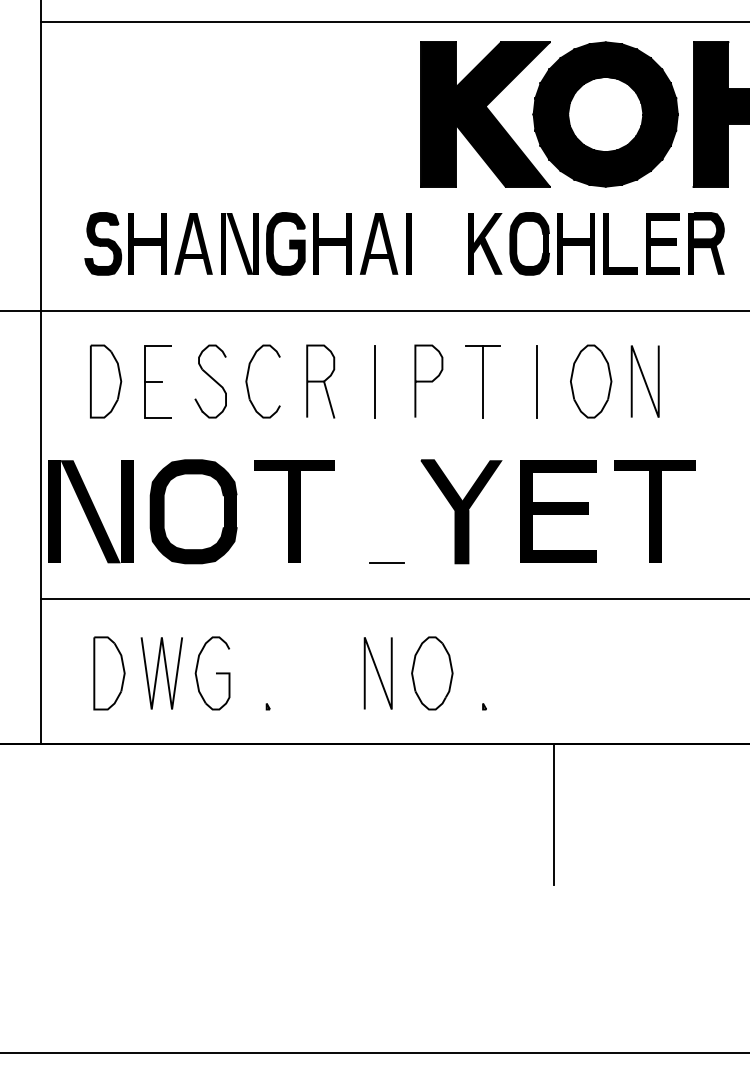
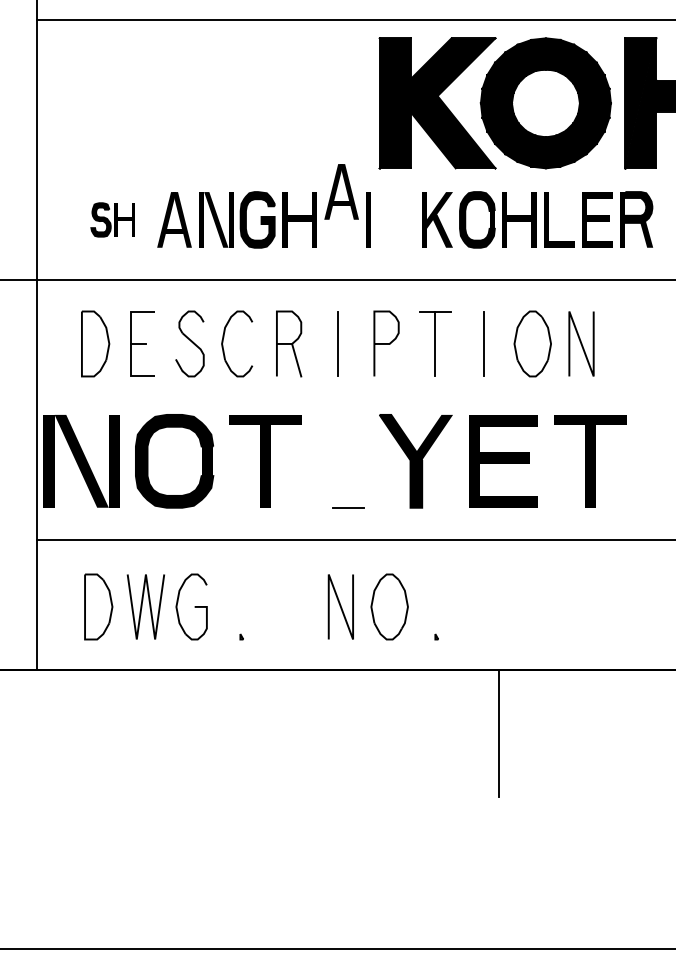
part: (124, 243) -> (112, 219), size x0.6
part: (378, 243) -> (341, 191), moved

